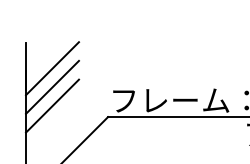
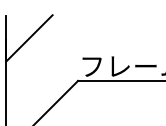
line: (52, 86) -> (29, 54), removed
line: (52, 105) -> (29, 70), removed

